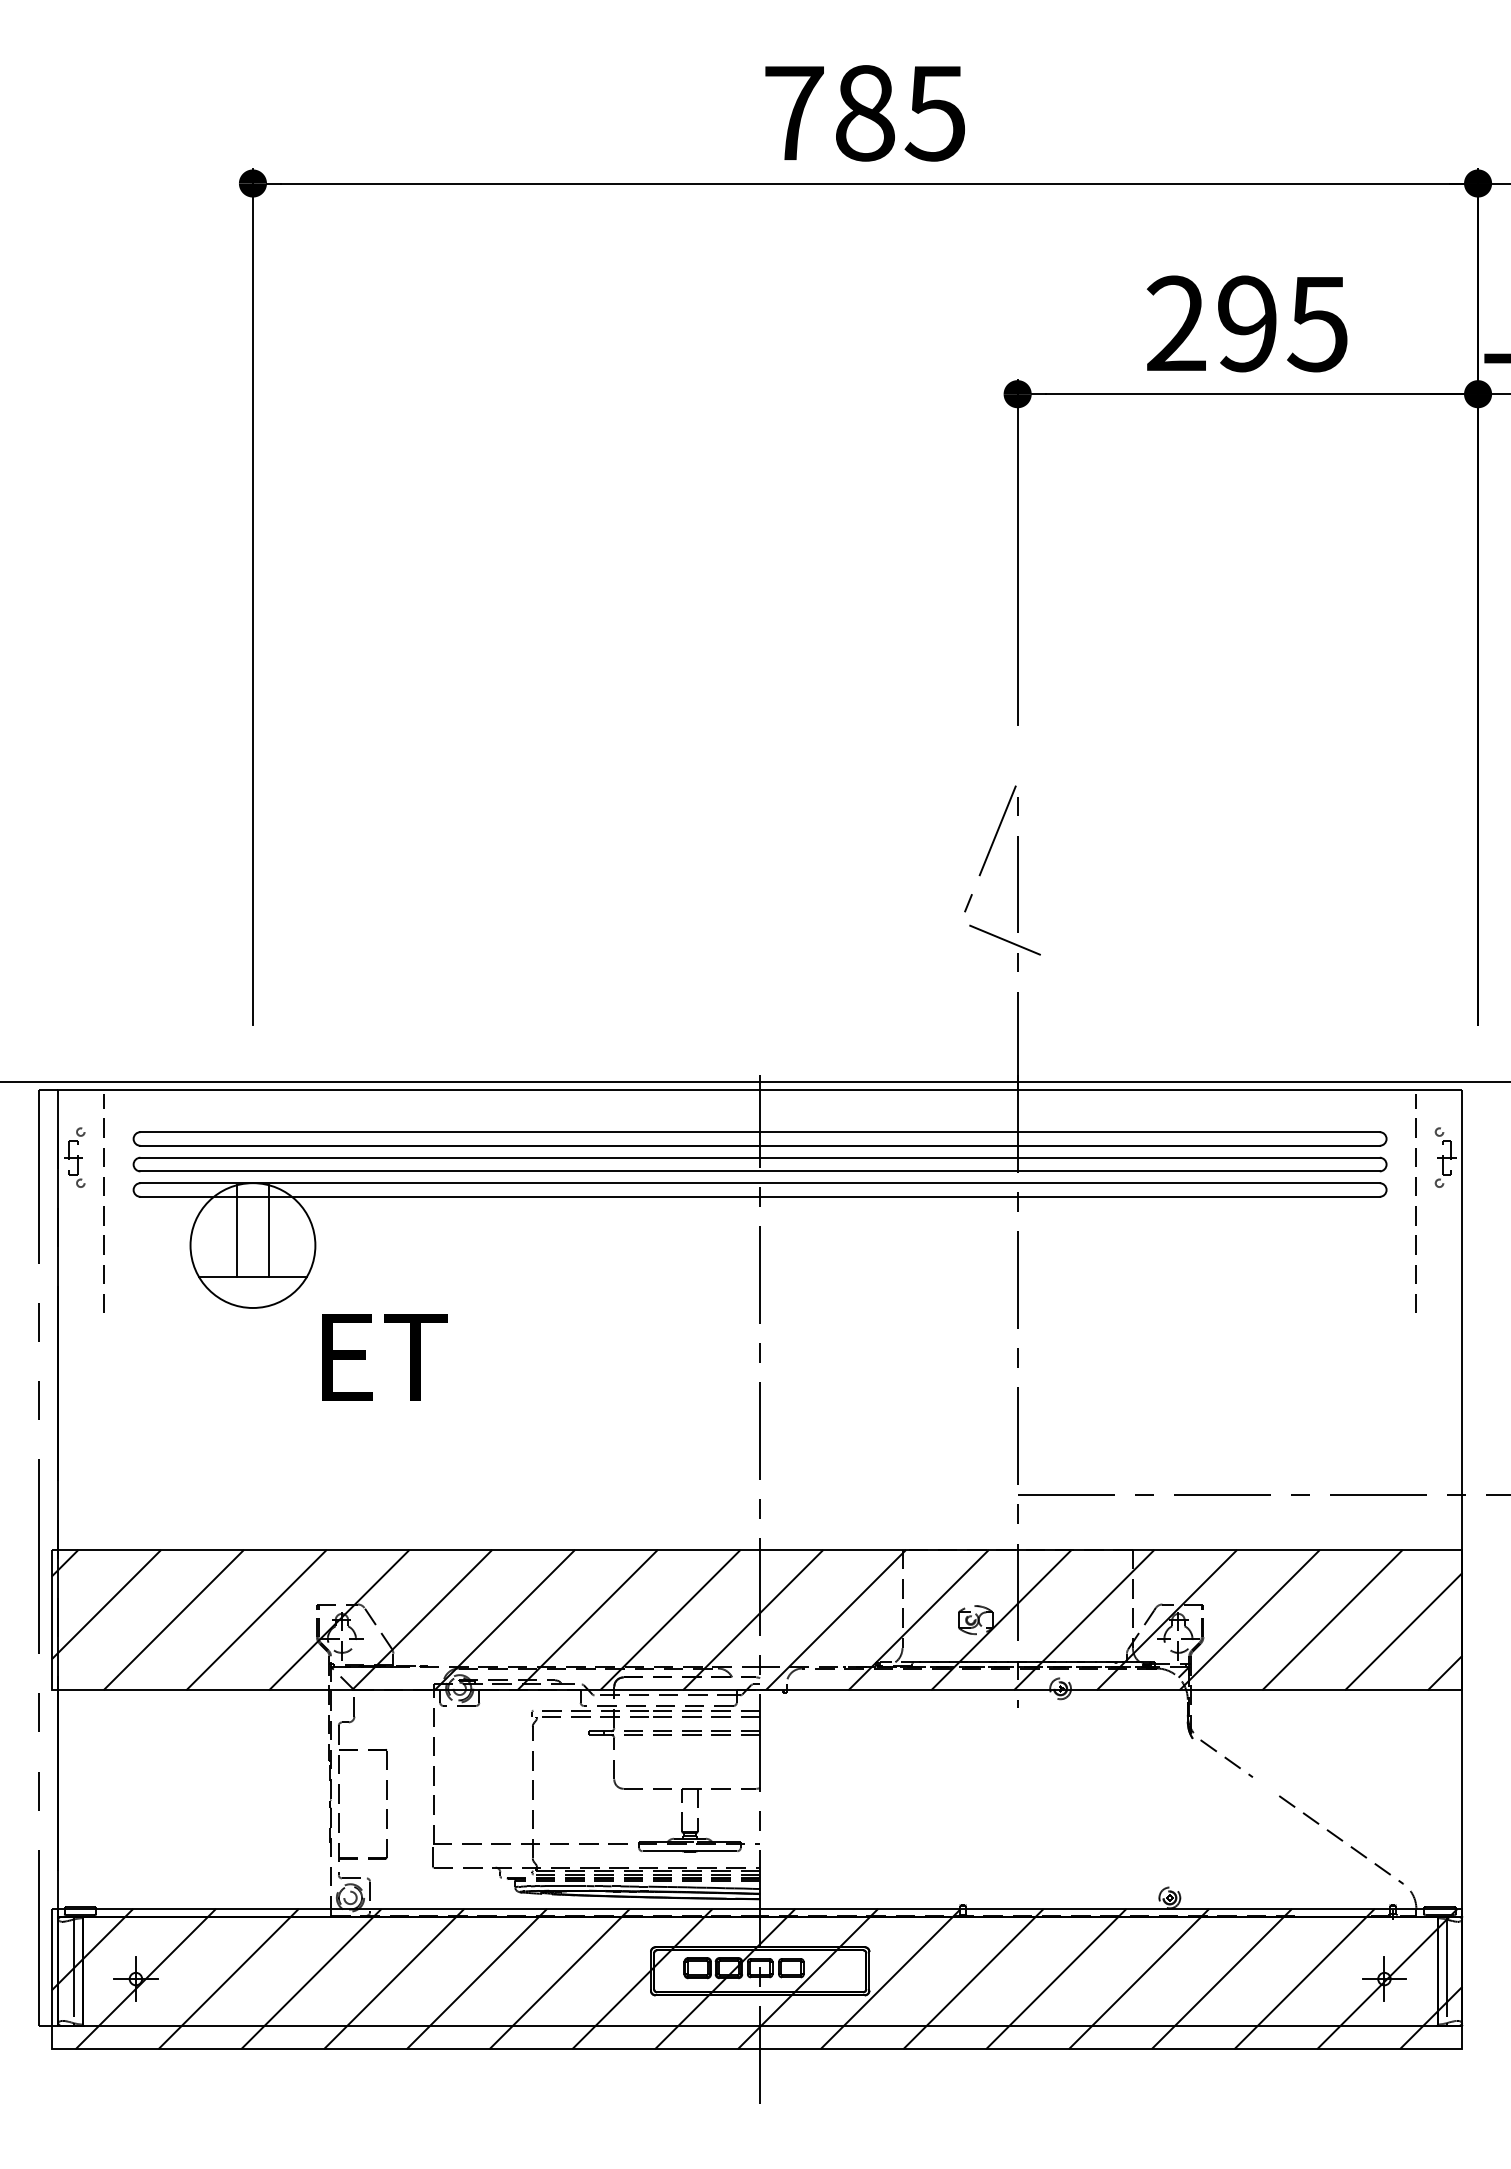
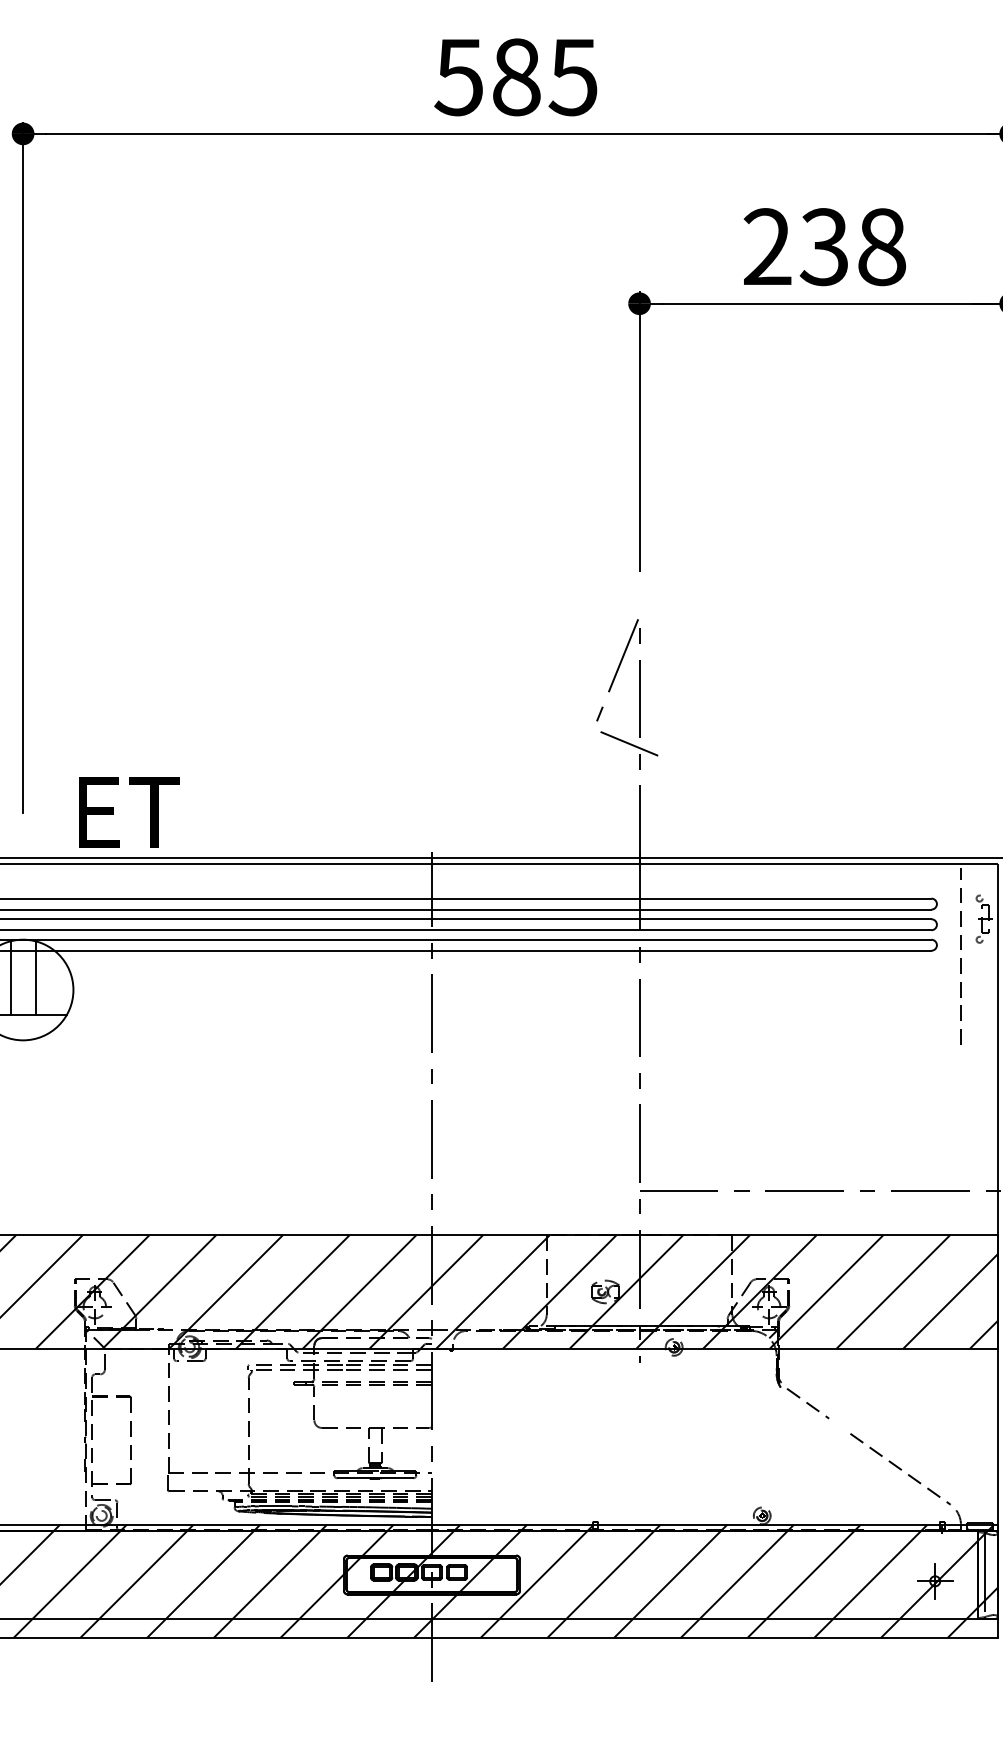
text: (792, 113) -> (458, 77), 785 -> 585
text: (1282, 323) -> (853, 246), 295 -> 238
text: (384, 1357) -> (129, 812), moved

